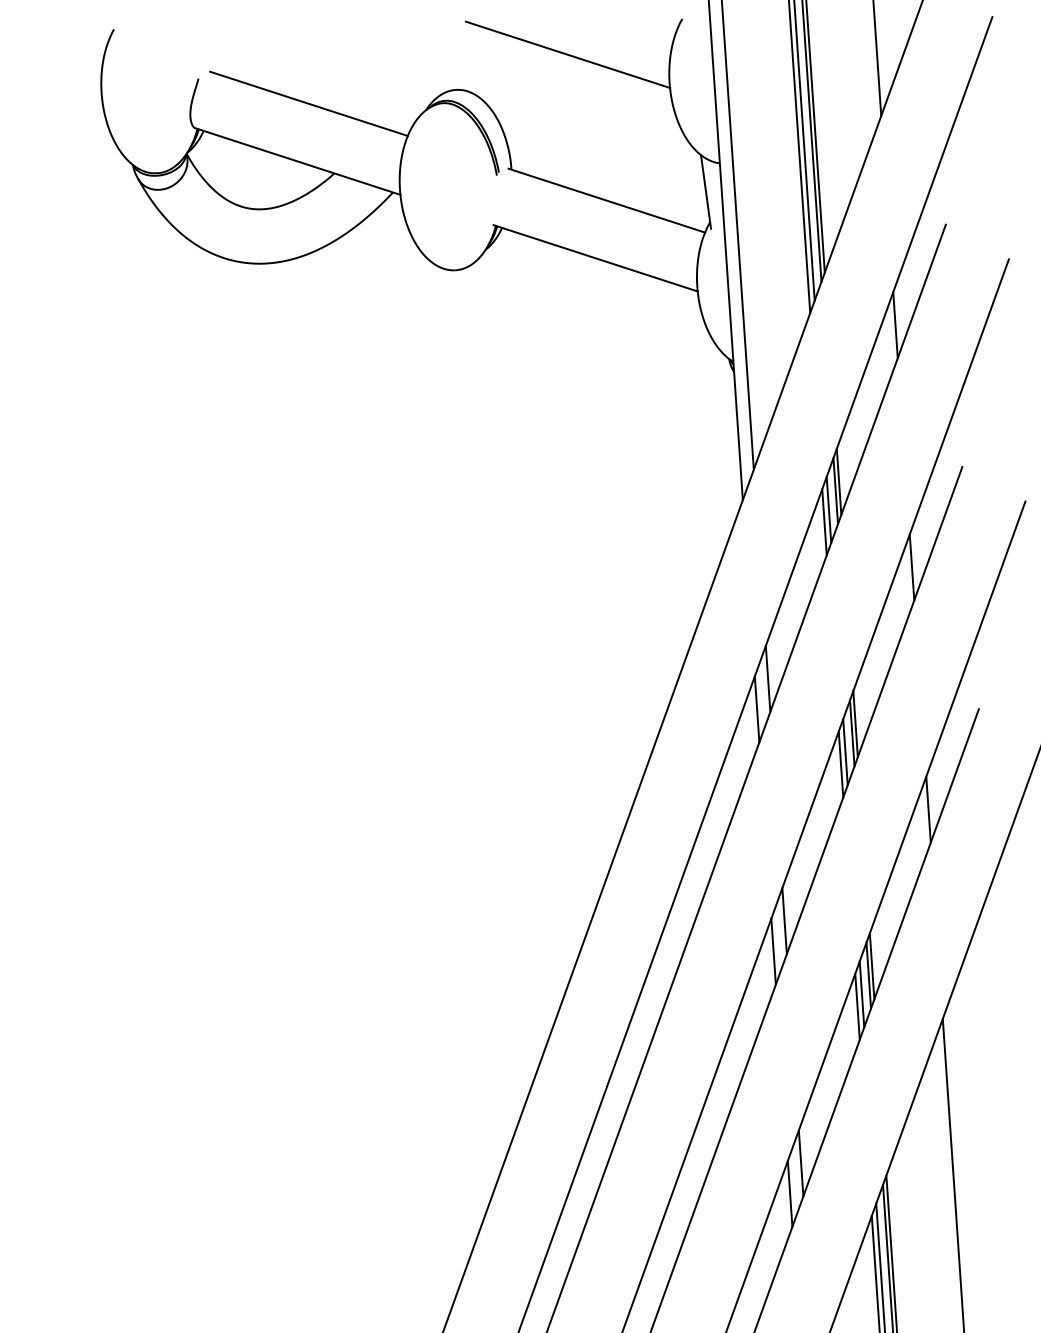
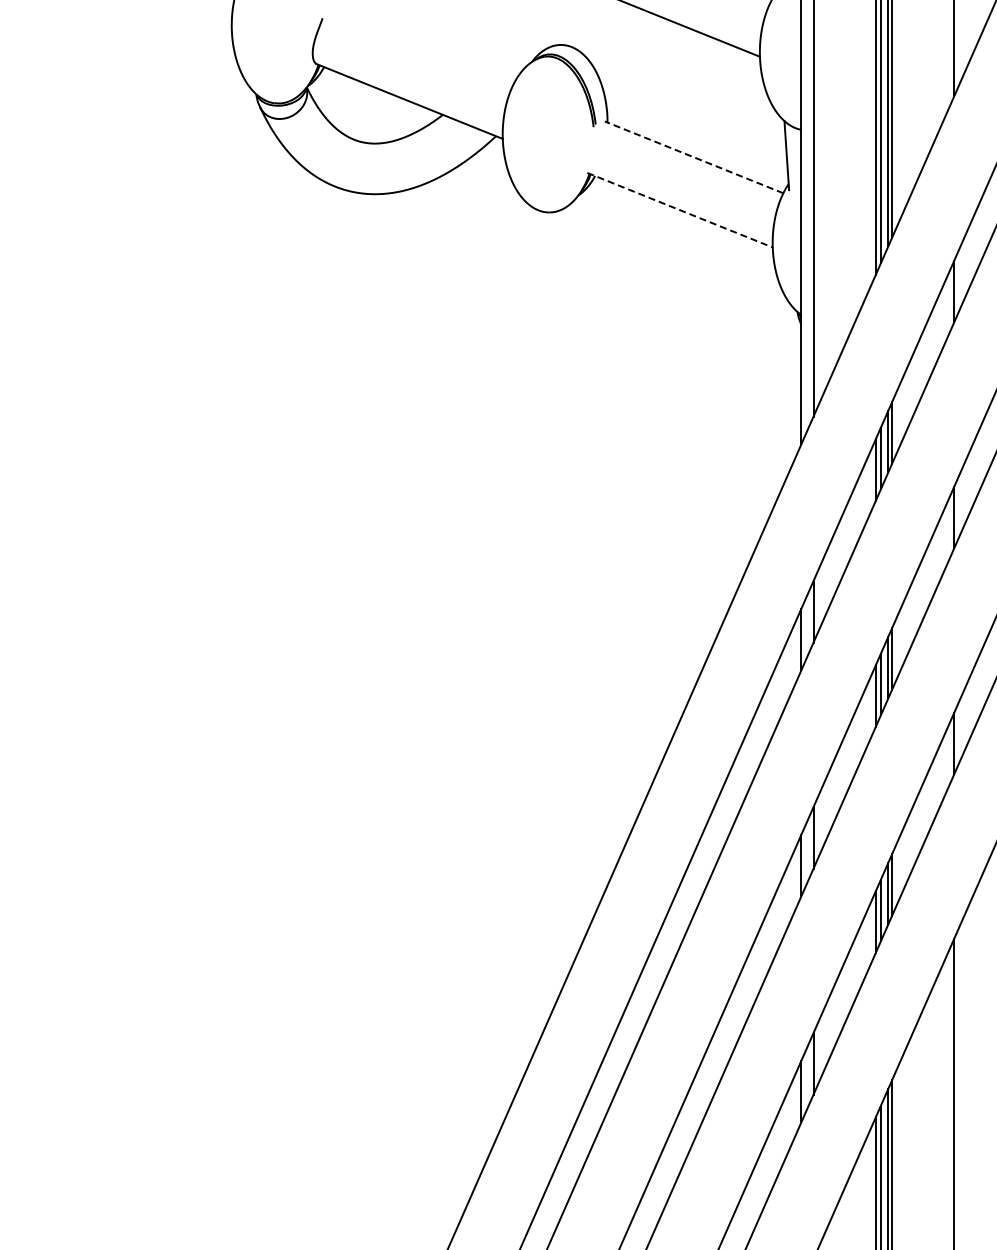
line: (308, 103) -> (423, 48), removed
line: (606, 200) -> (693, 157), solid -> dashed
line: (596, 258) -> (680, 210), solid -> dashed

